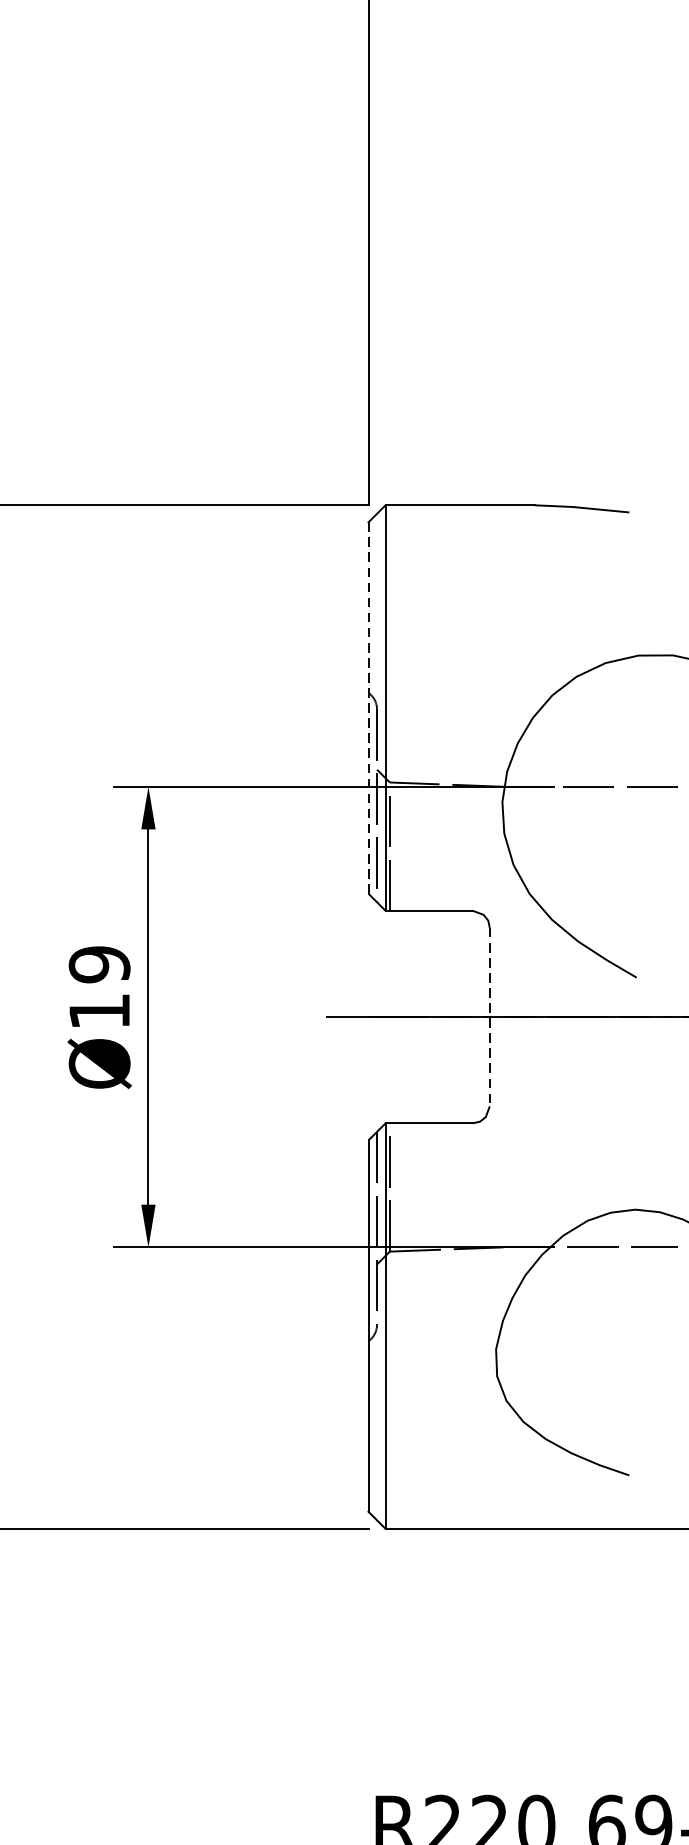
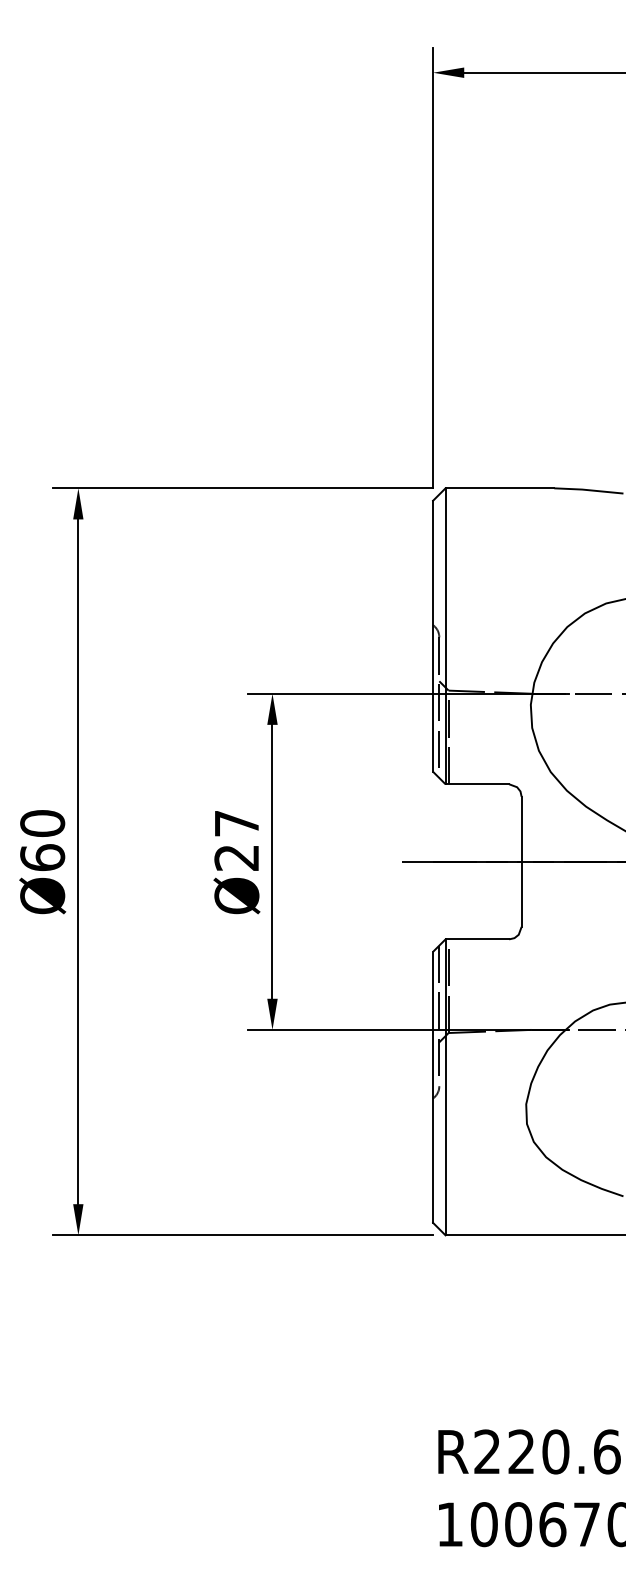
line: (369, 708) -> (433, 636), dashed -> solid
text: (99, 987) -> (236, 840), Ø19 -> Ø27
line: (489, 1017) -> (521, 862), dashed -> solid

